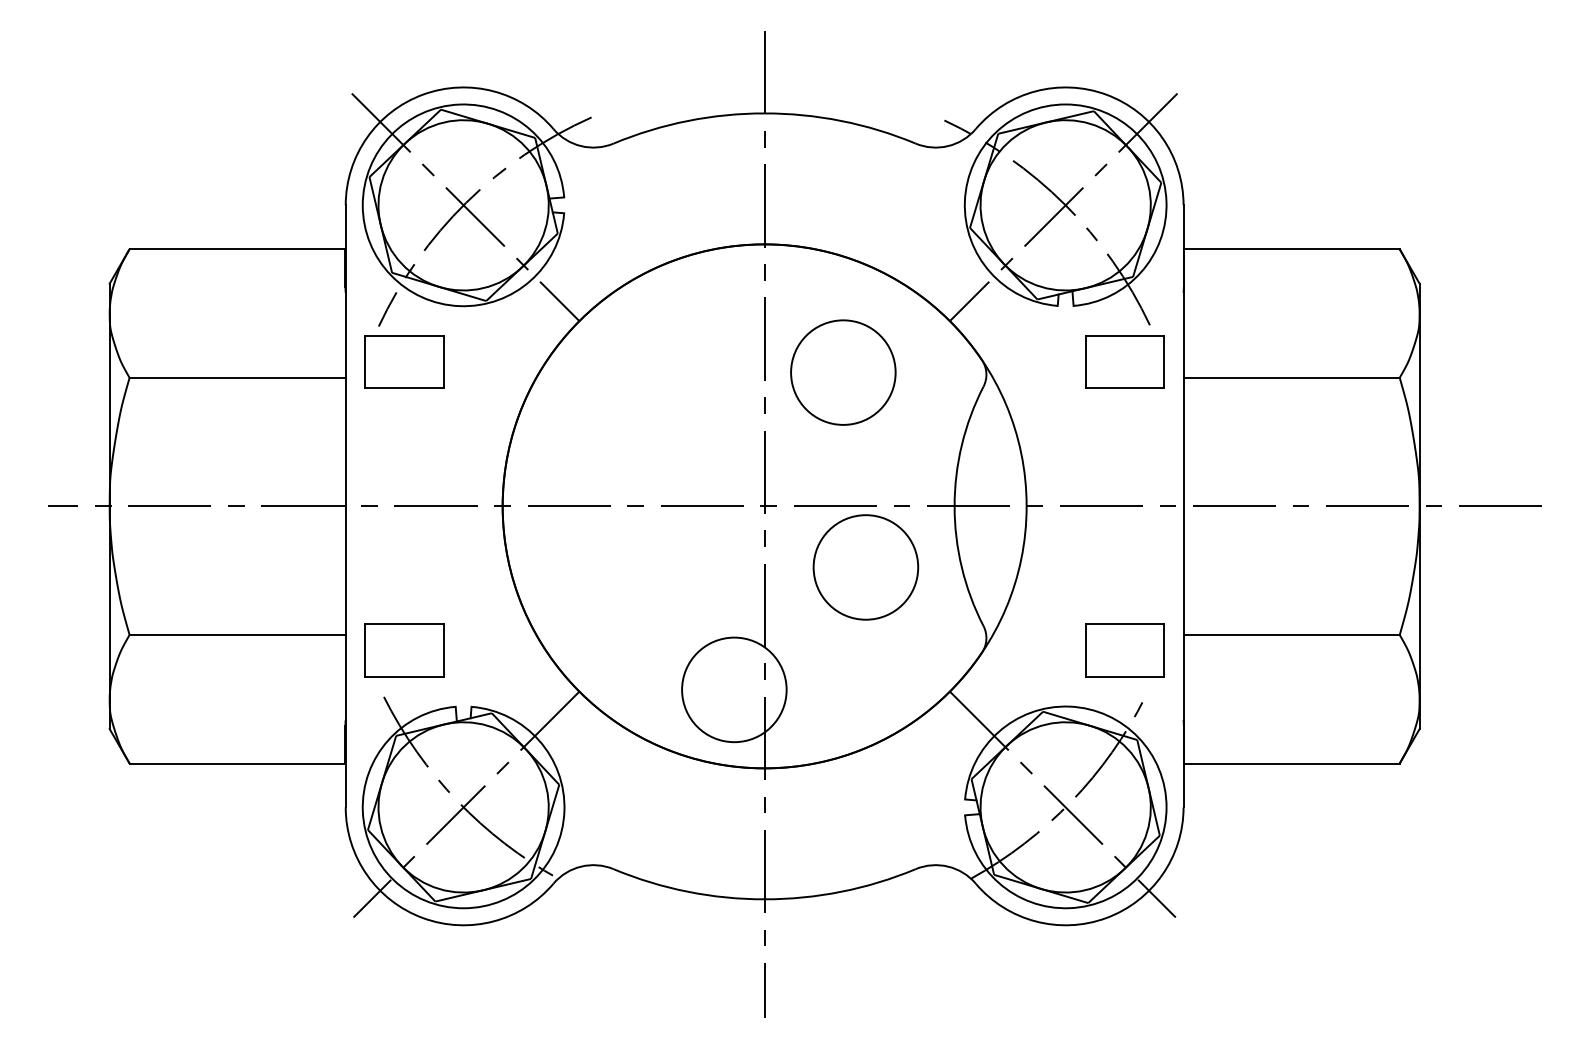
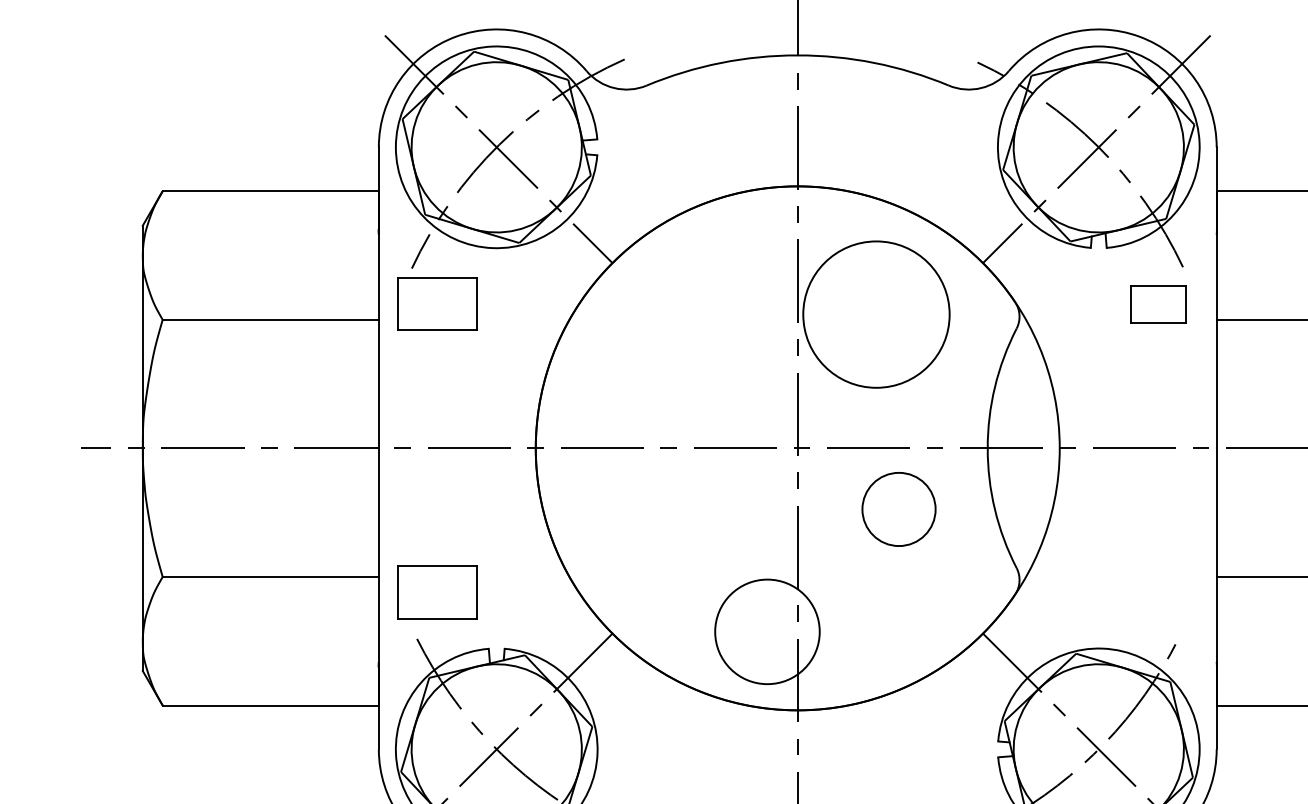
part: (1124, 361) -> (1157, 303), size x0.7
circle: (843, 372) -> (876, 314), size x1.4
circle: (865, 567) -> (898, 509), size x0.7
part: (1124, 650) -> (1157, 592), removed

